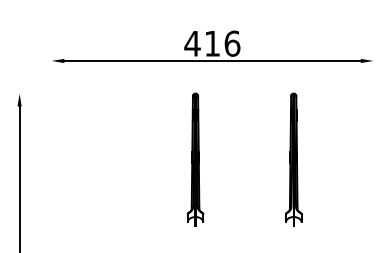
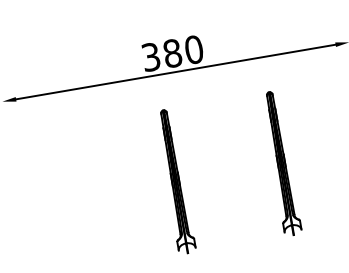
text: (212, 43) -> (172, 53), 416 -> 380

